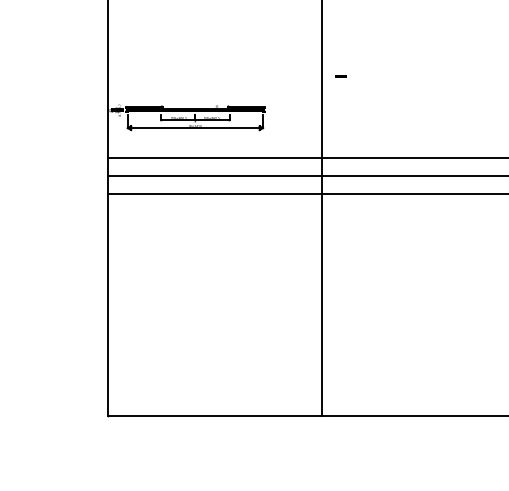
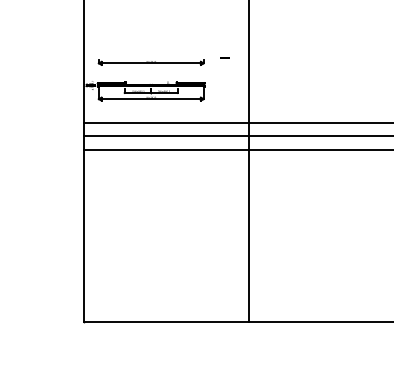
part: (340, 75) -> (224, 57), moved
part: (194, 80) -> (150, 62), added

